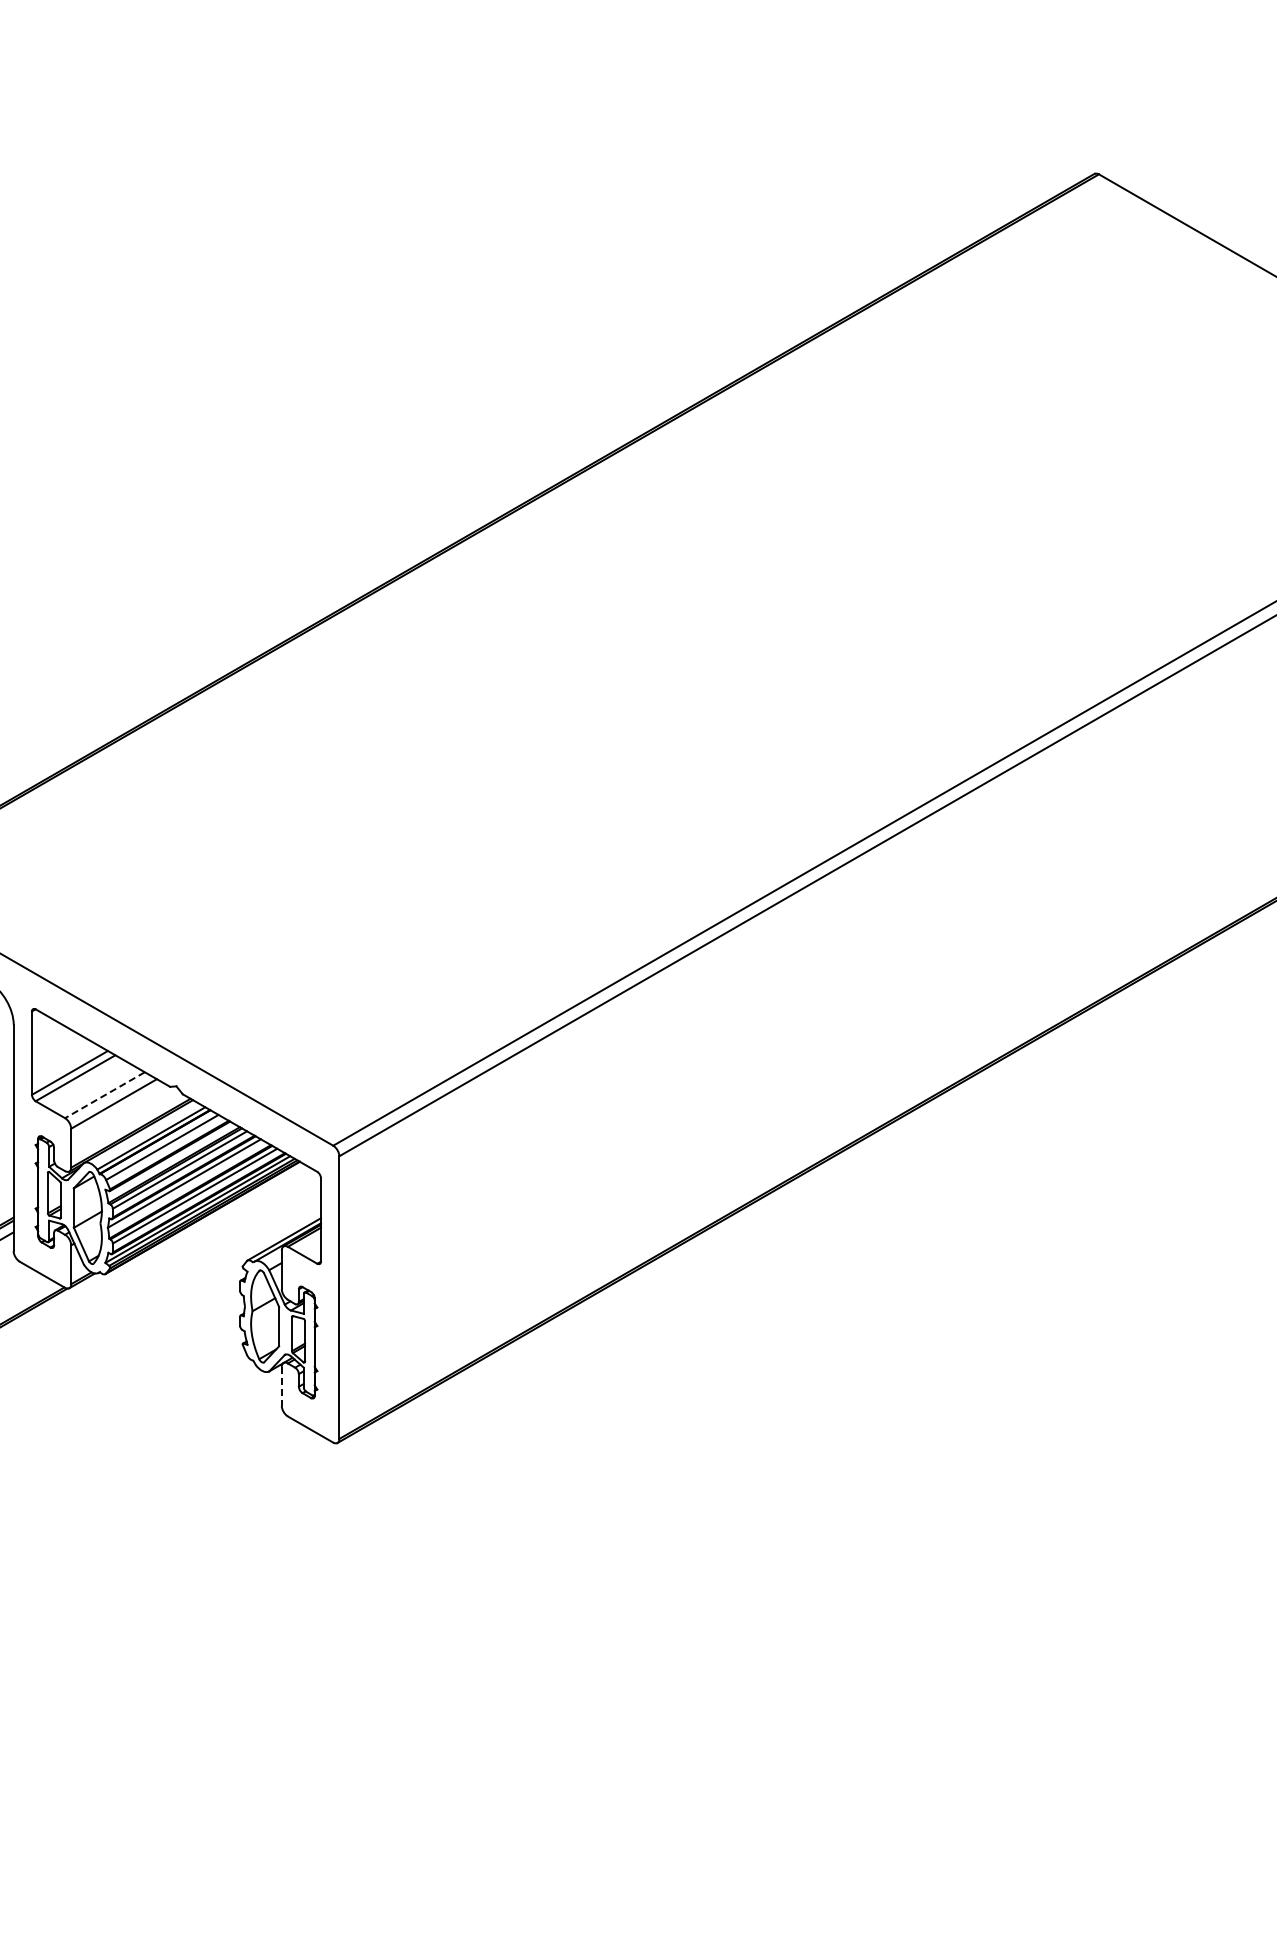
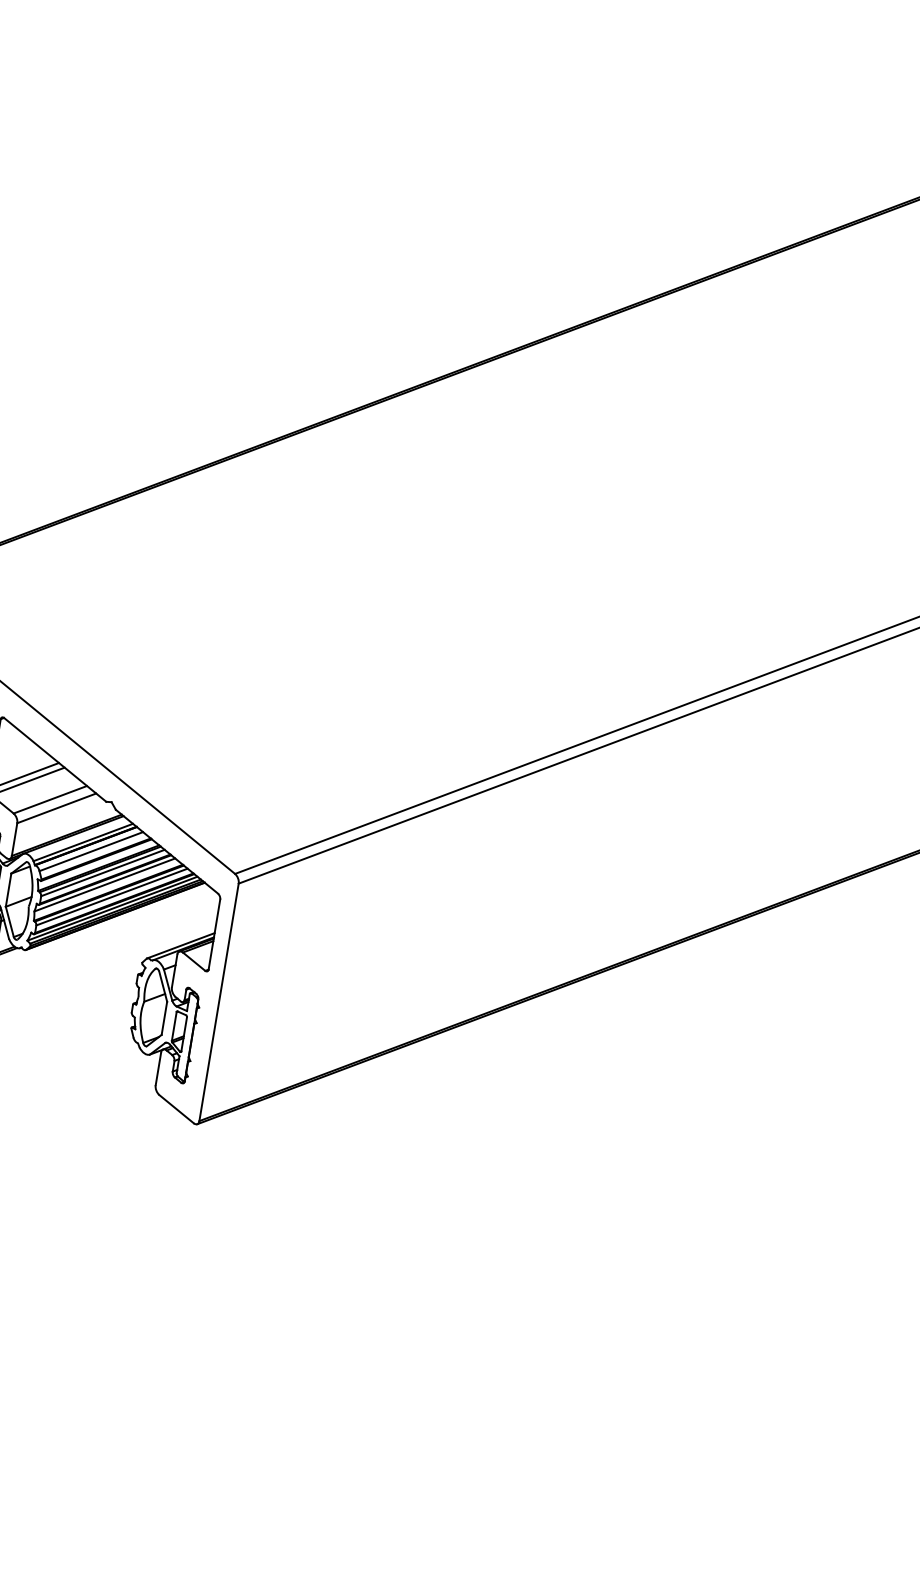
line: (104, 1095) -> (49, 799), dashed -> solid
line: (281, 1386) -> (158, 1068), dashed -> solid

